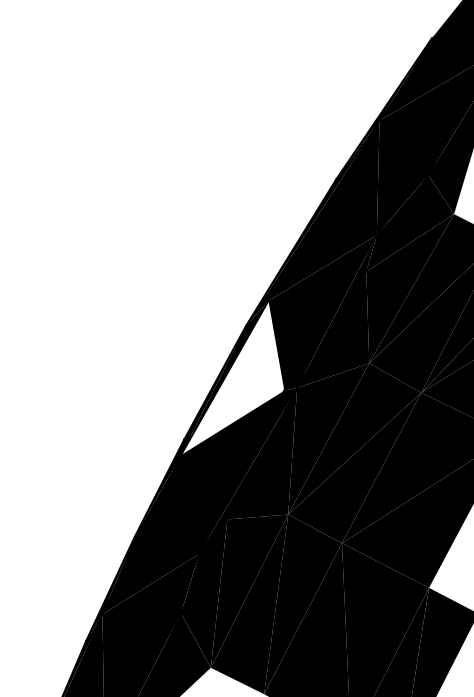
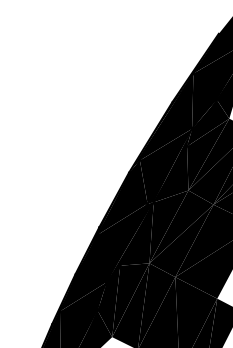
fill: (232, 377) -> (122, 197), added

